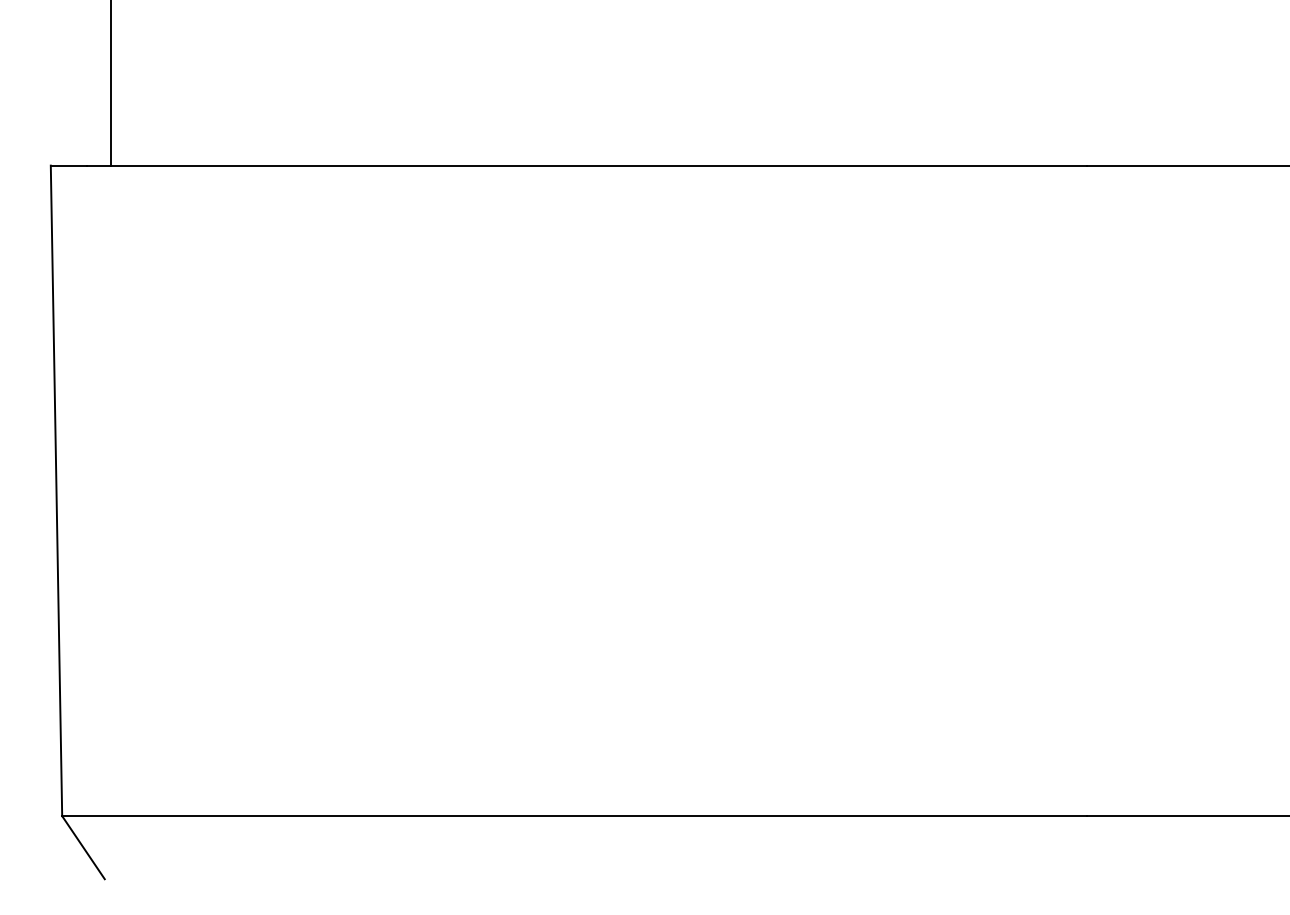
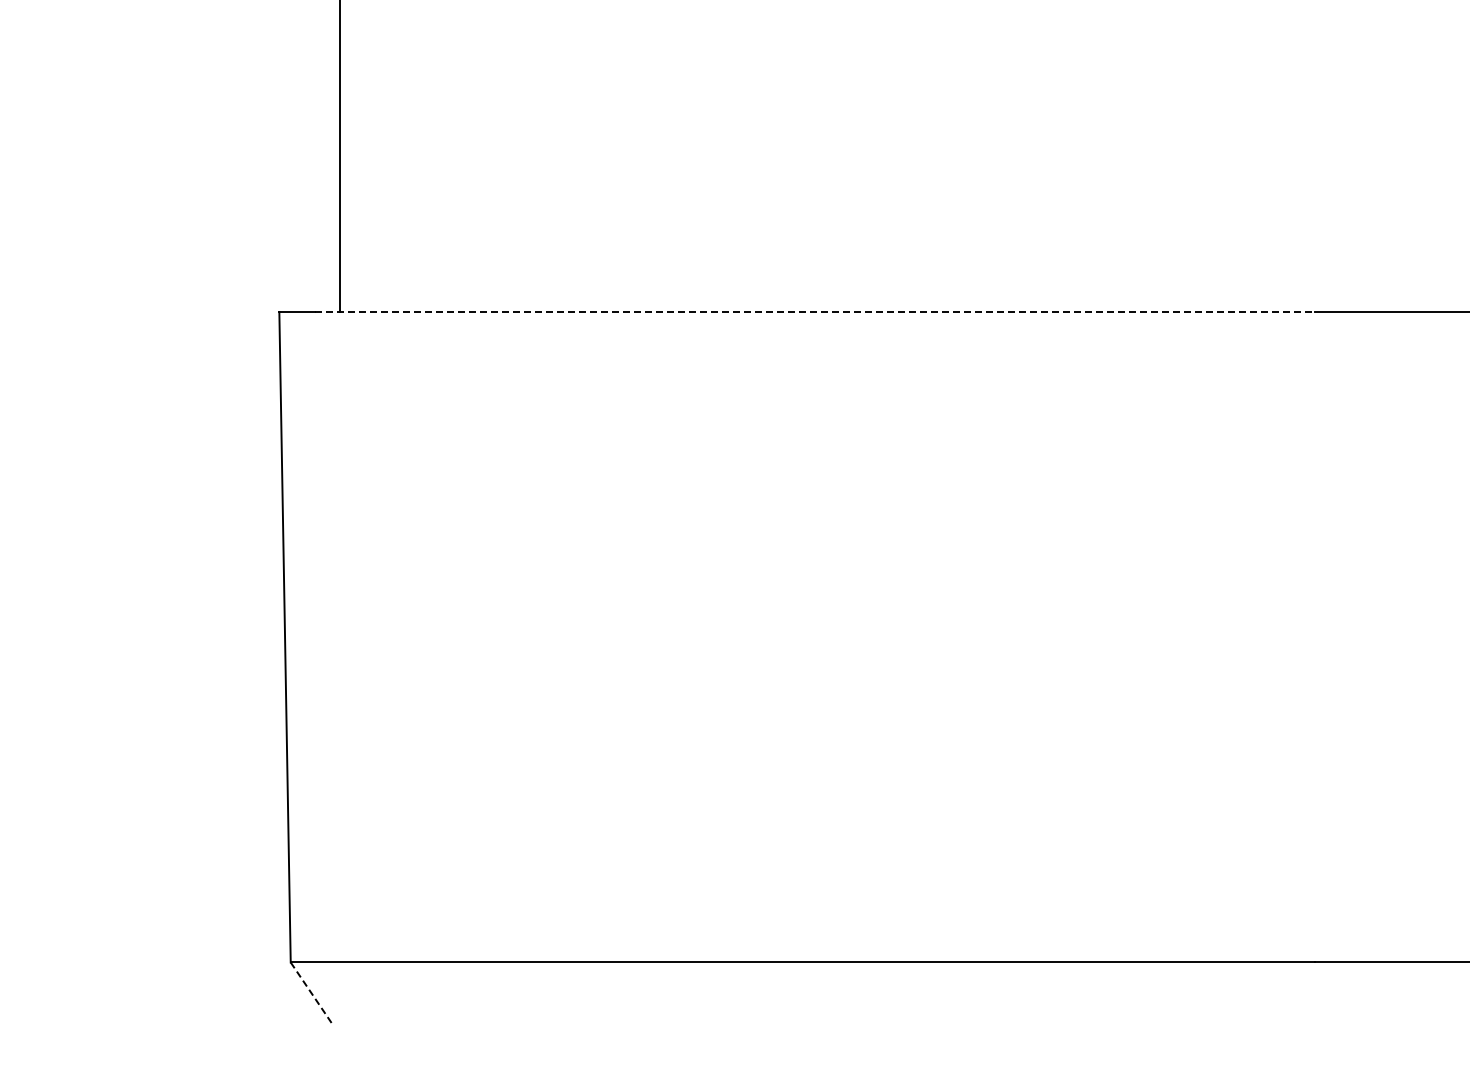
line: (586, 165) -> (815, 311), solid -> dashed
line: (83, 848) -> (312, 994), solid -> dashed

